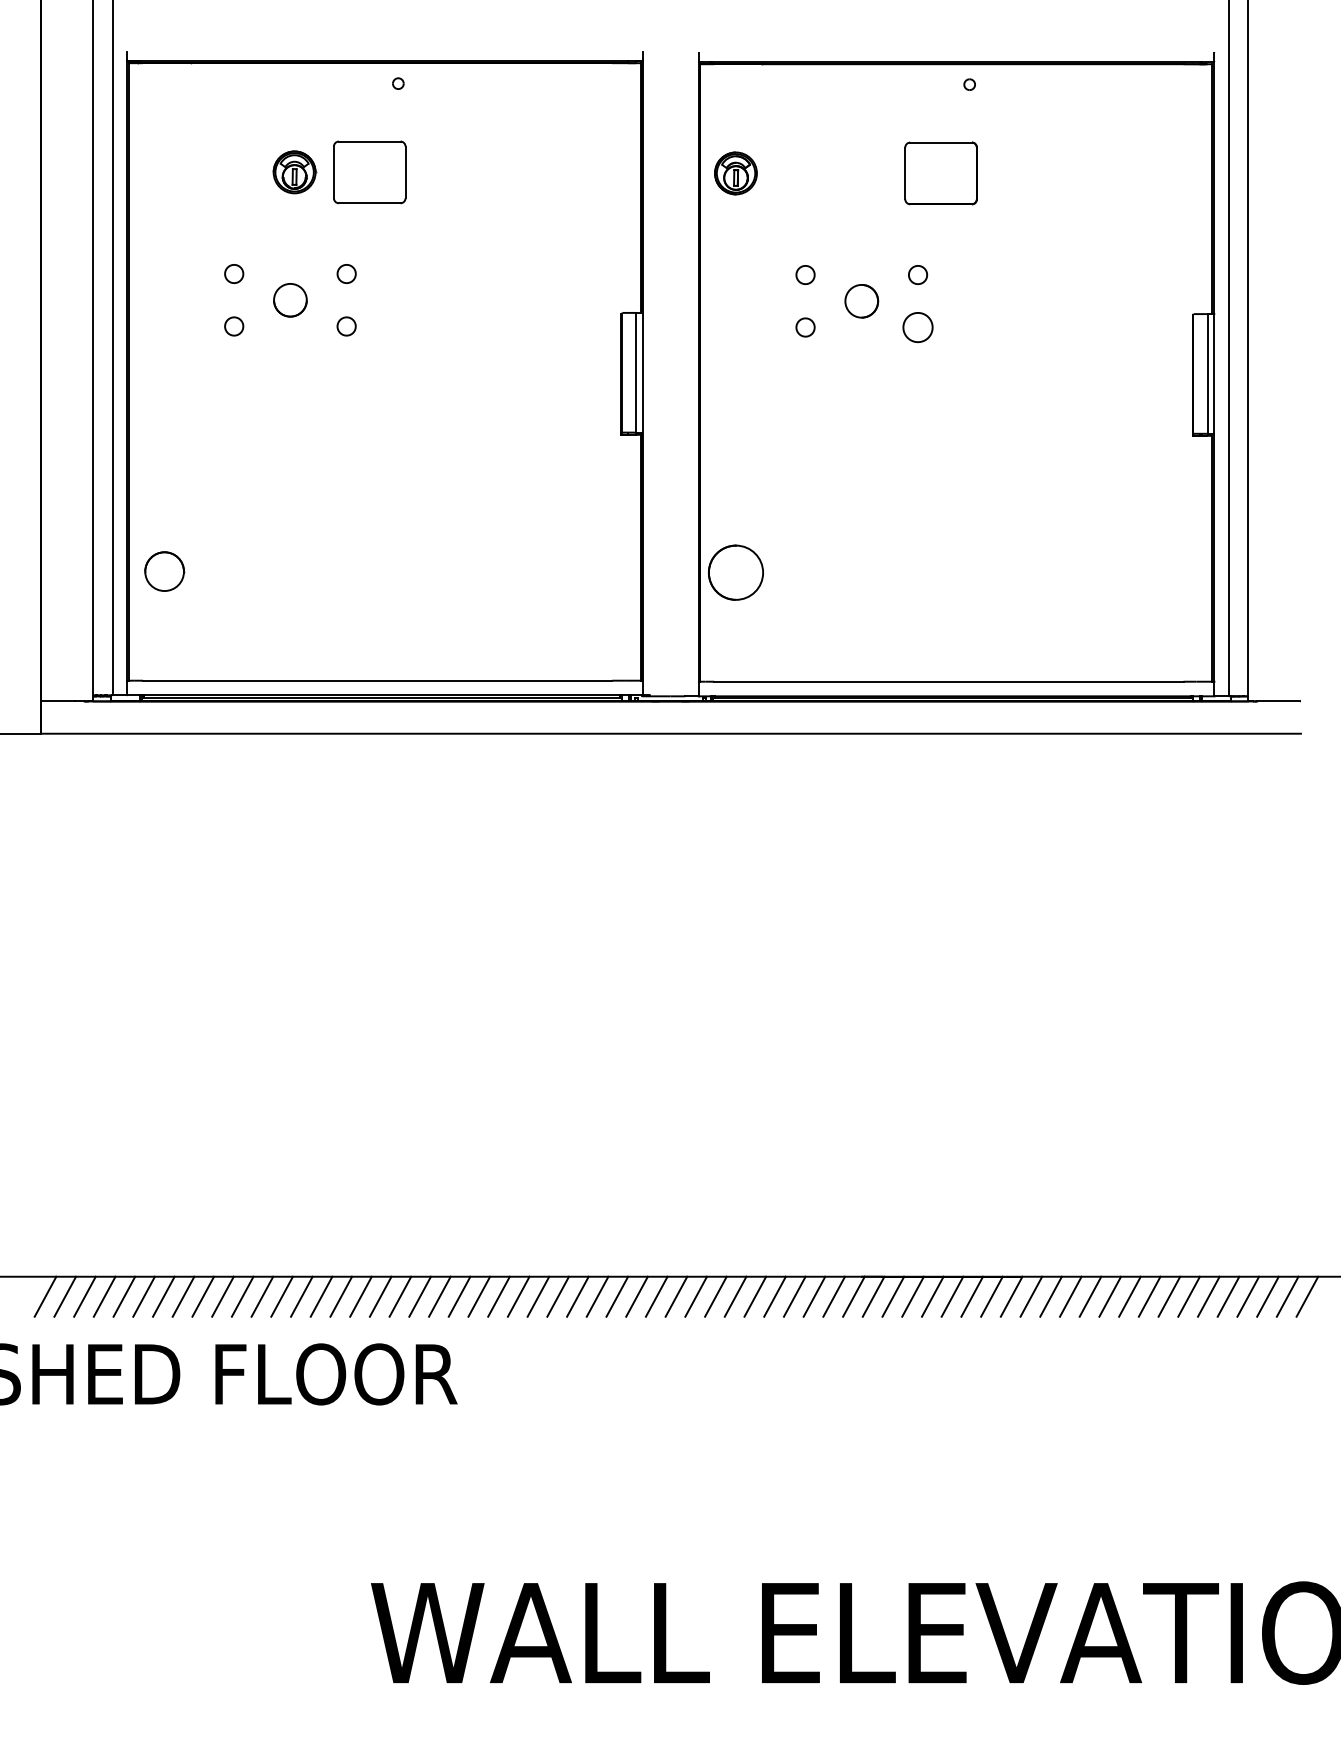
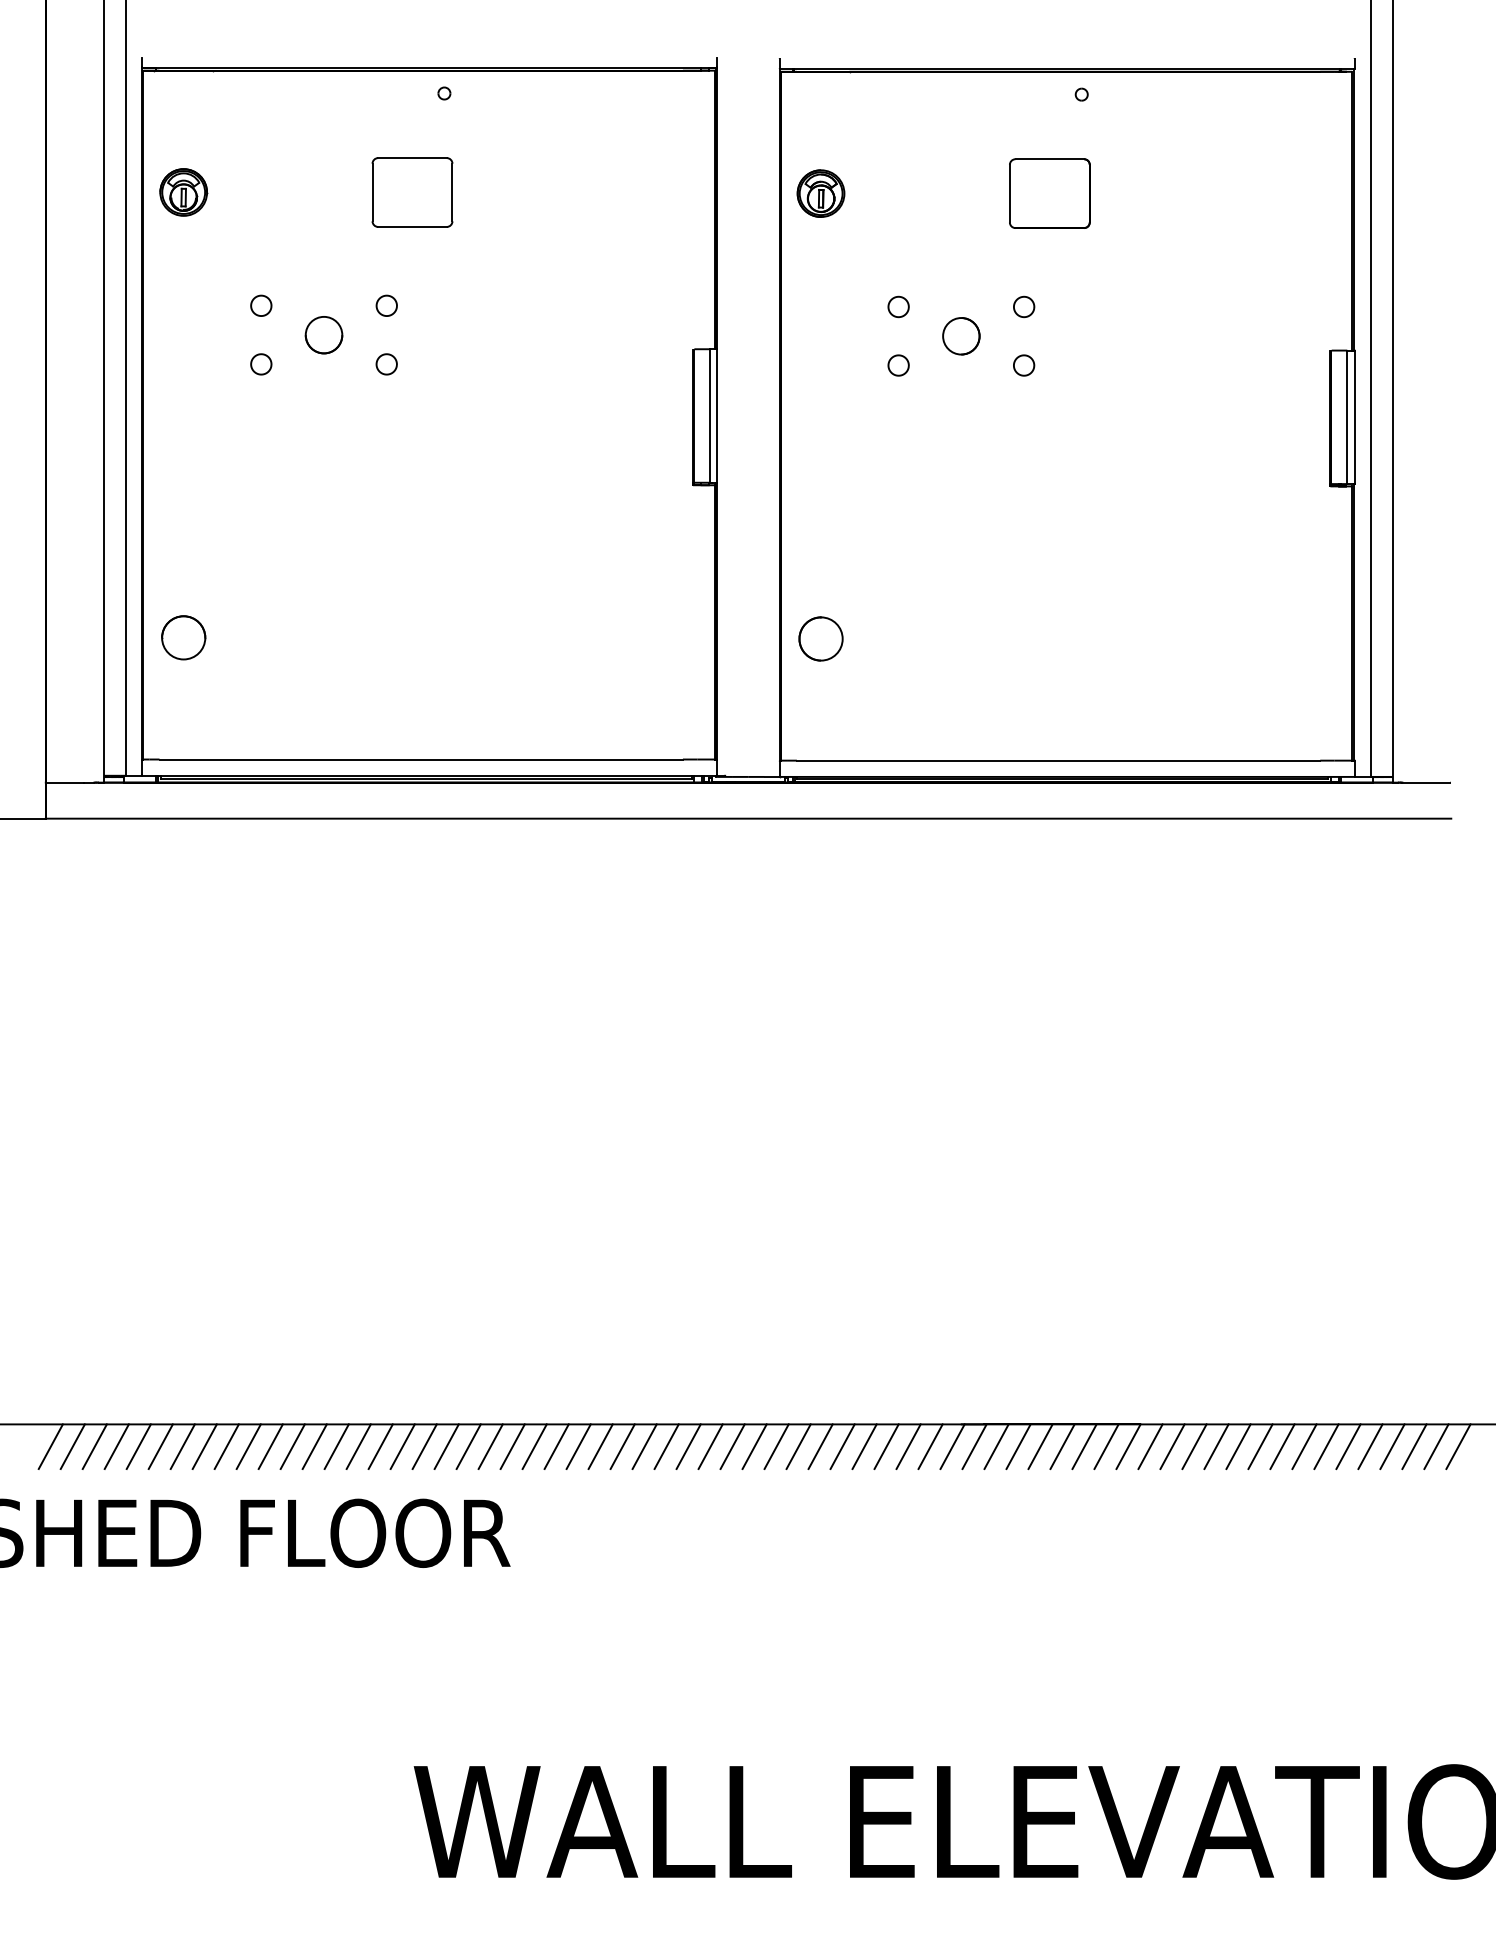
part: (294, 172) -> (183, 192), moved
part: (917, 327) -> (1023, 365), size x0.62
part: (735, 572) -> (820, 638), size x0.71

